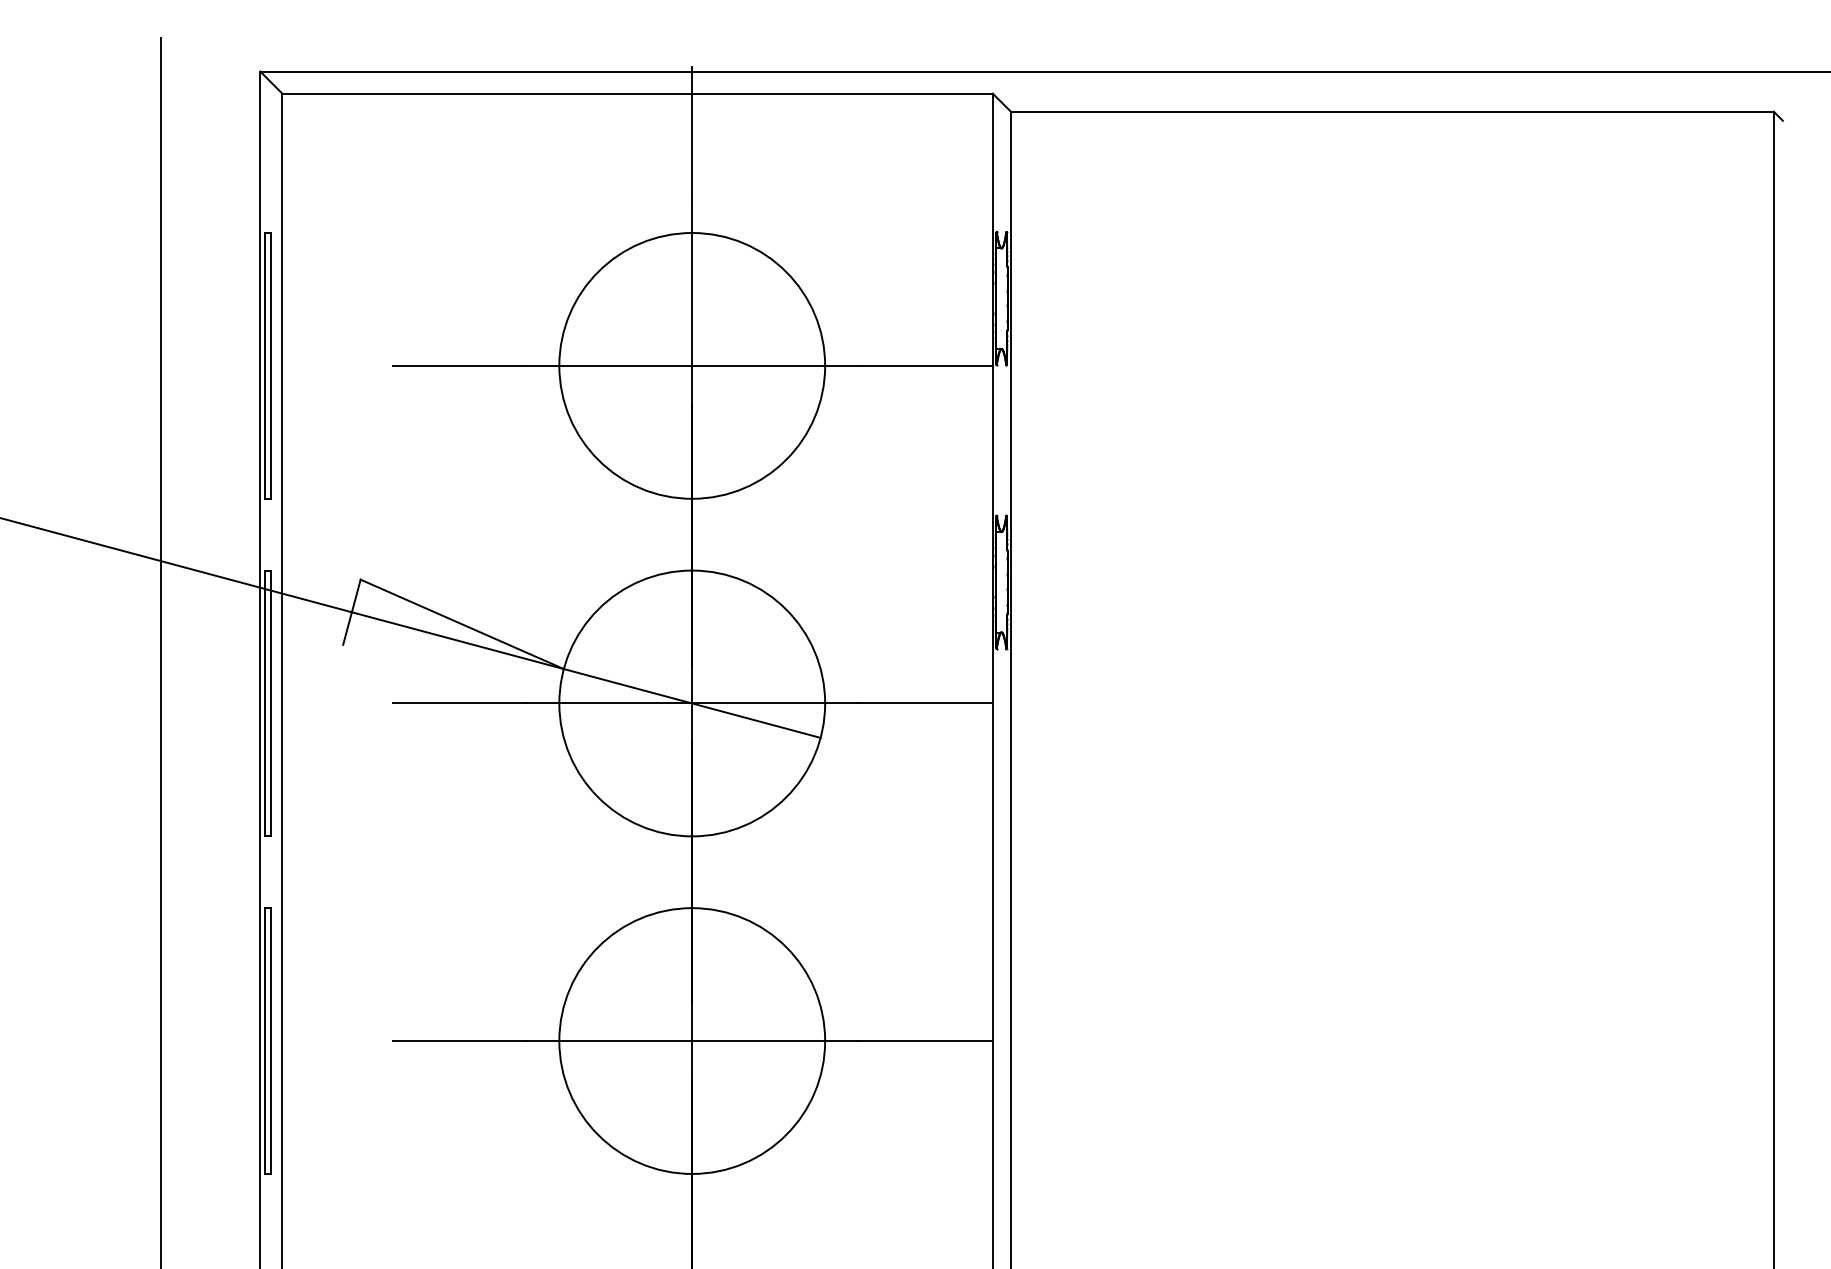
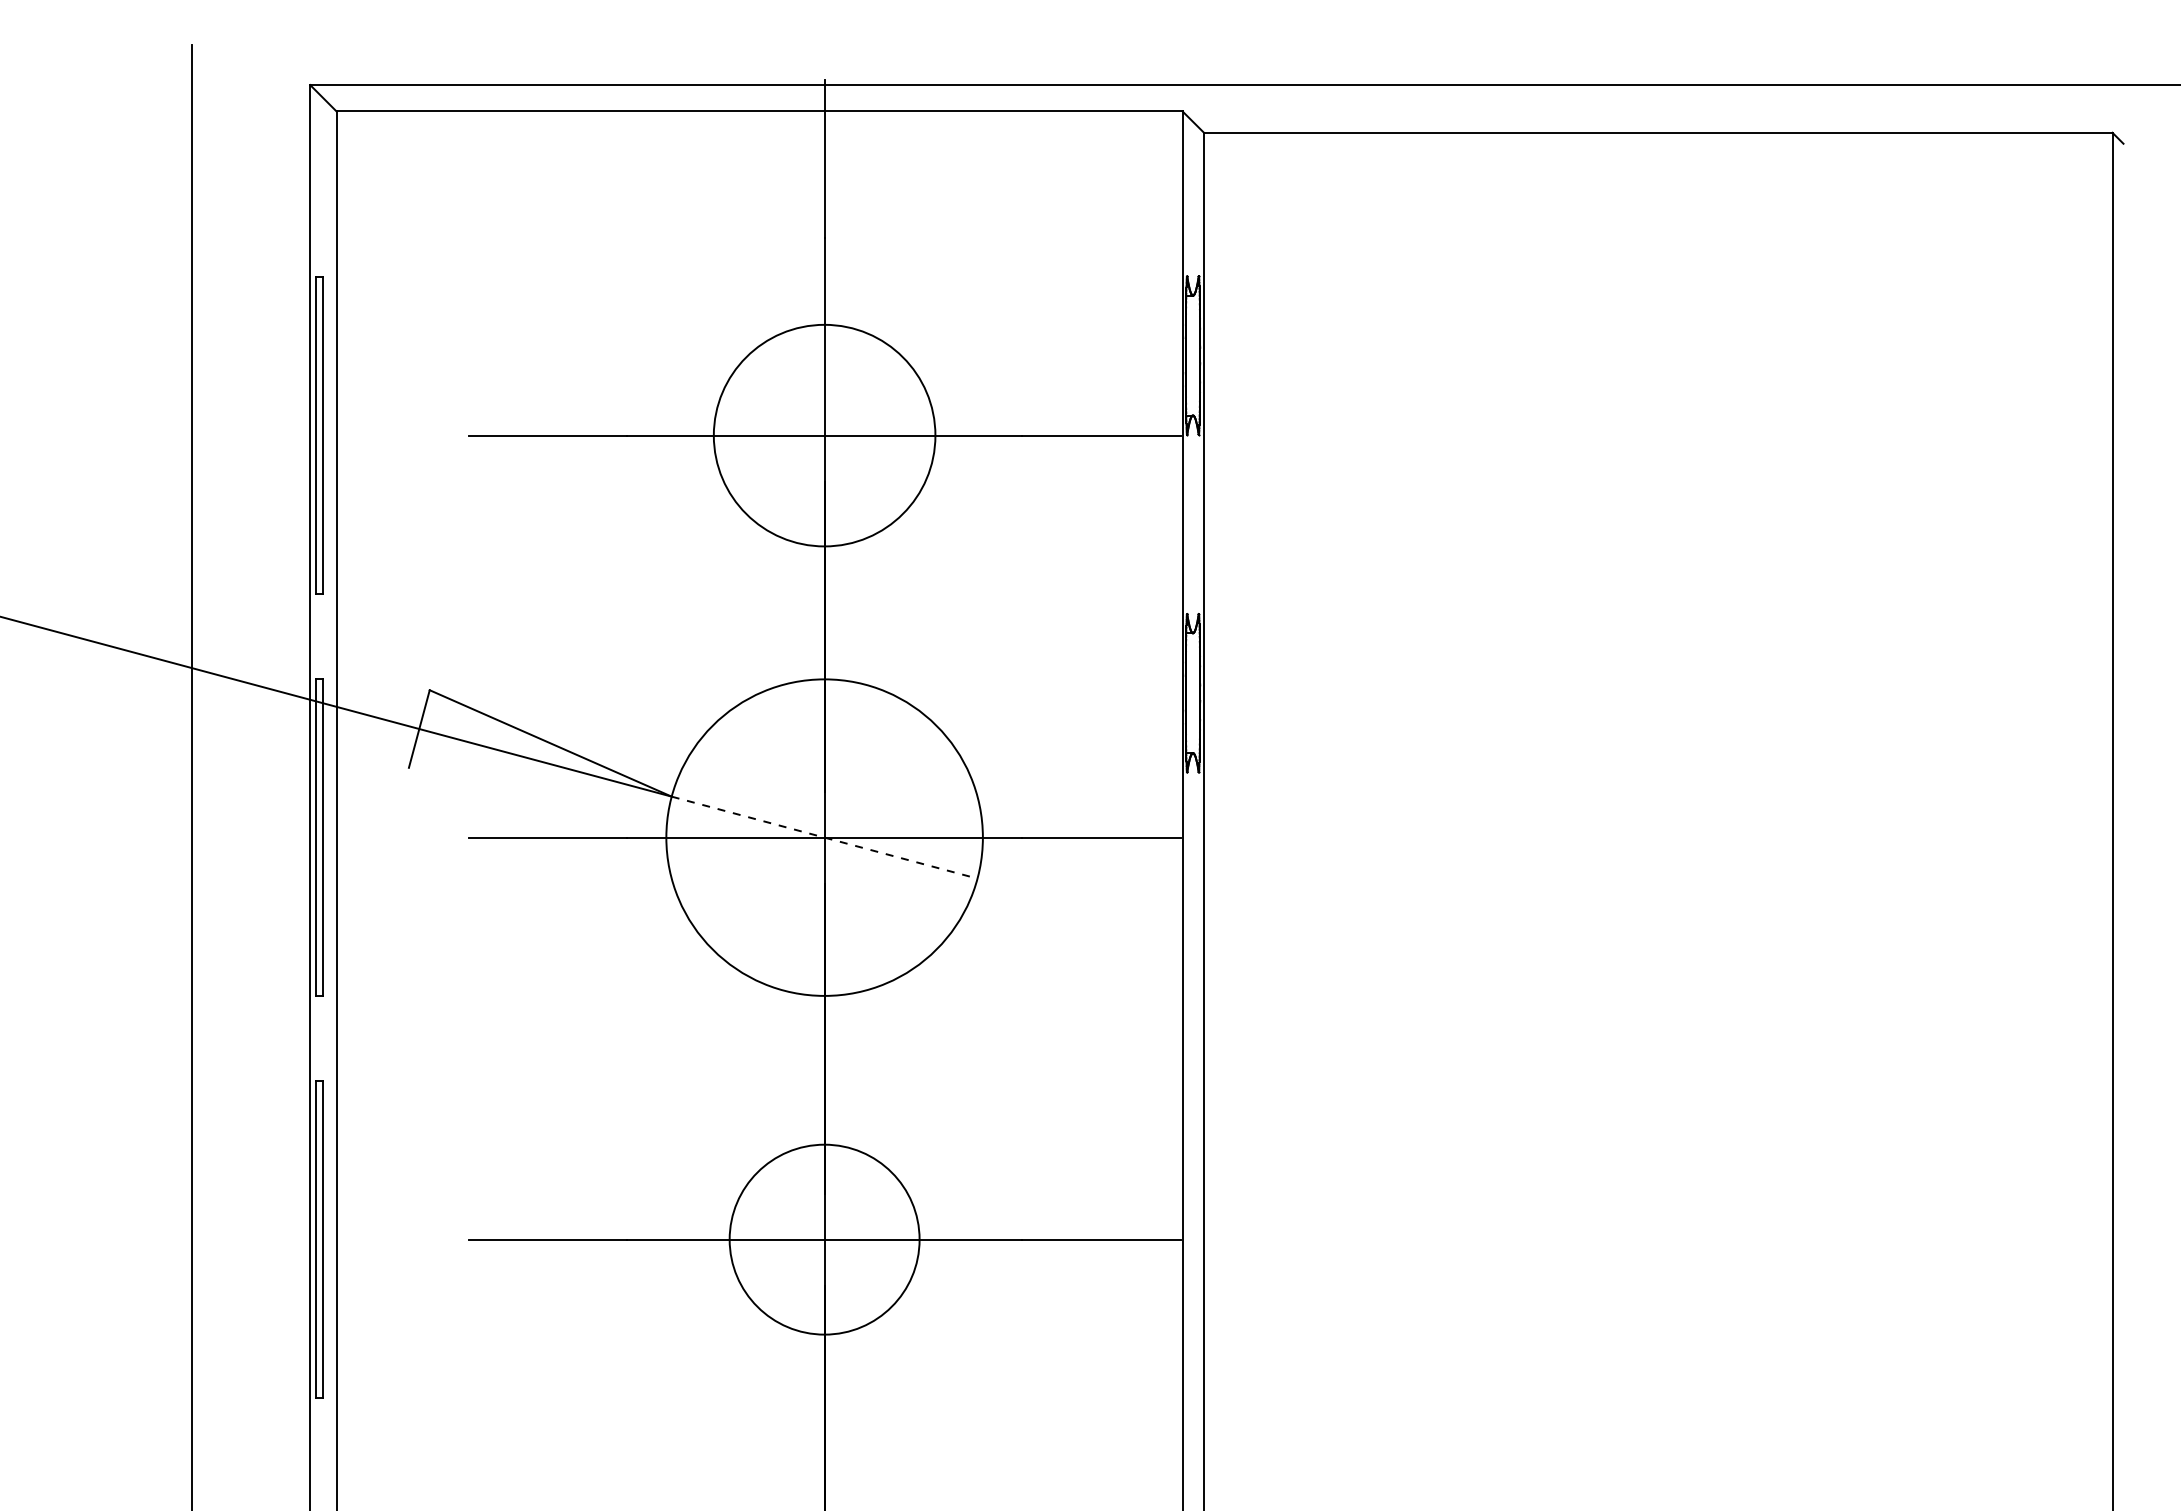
circle: (692, 365) -> (824, 435), size x0.7
line: (692, 703) -> (825, 837), solid -> dashed
circle: (692, 1040) -> (824, 1239), size x0.6

